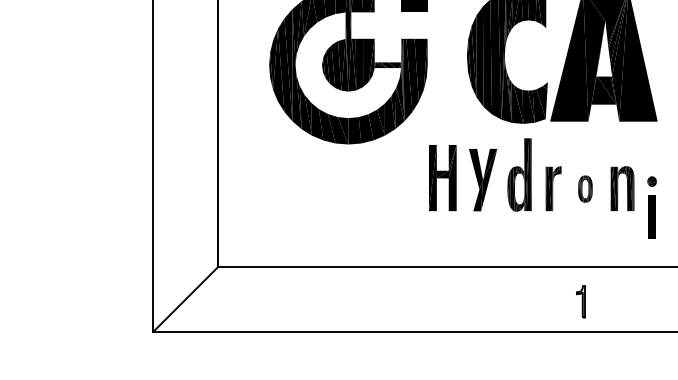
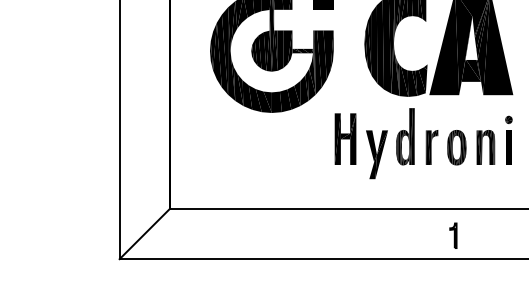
part: (482, 179) -> (376, 154), moved
part: (584, 188) -> (456, 147), size x1.67
part: (651, 206) -> (508, 139), moved

